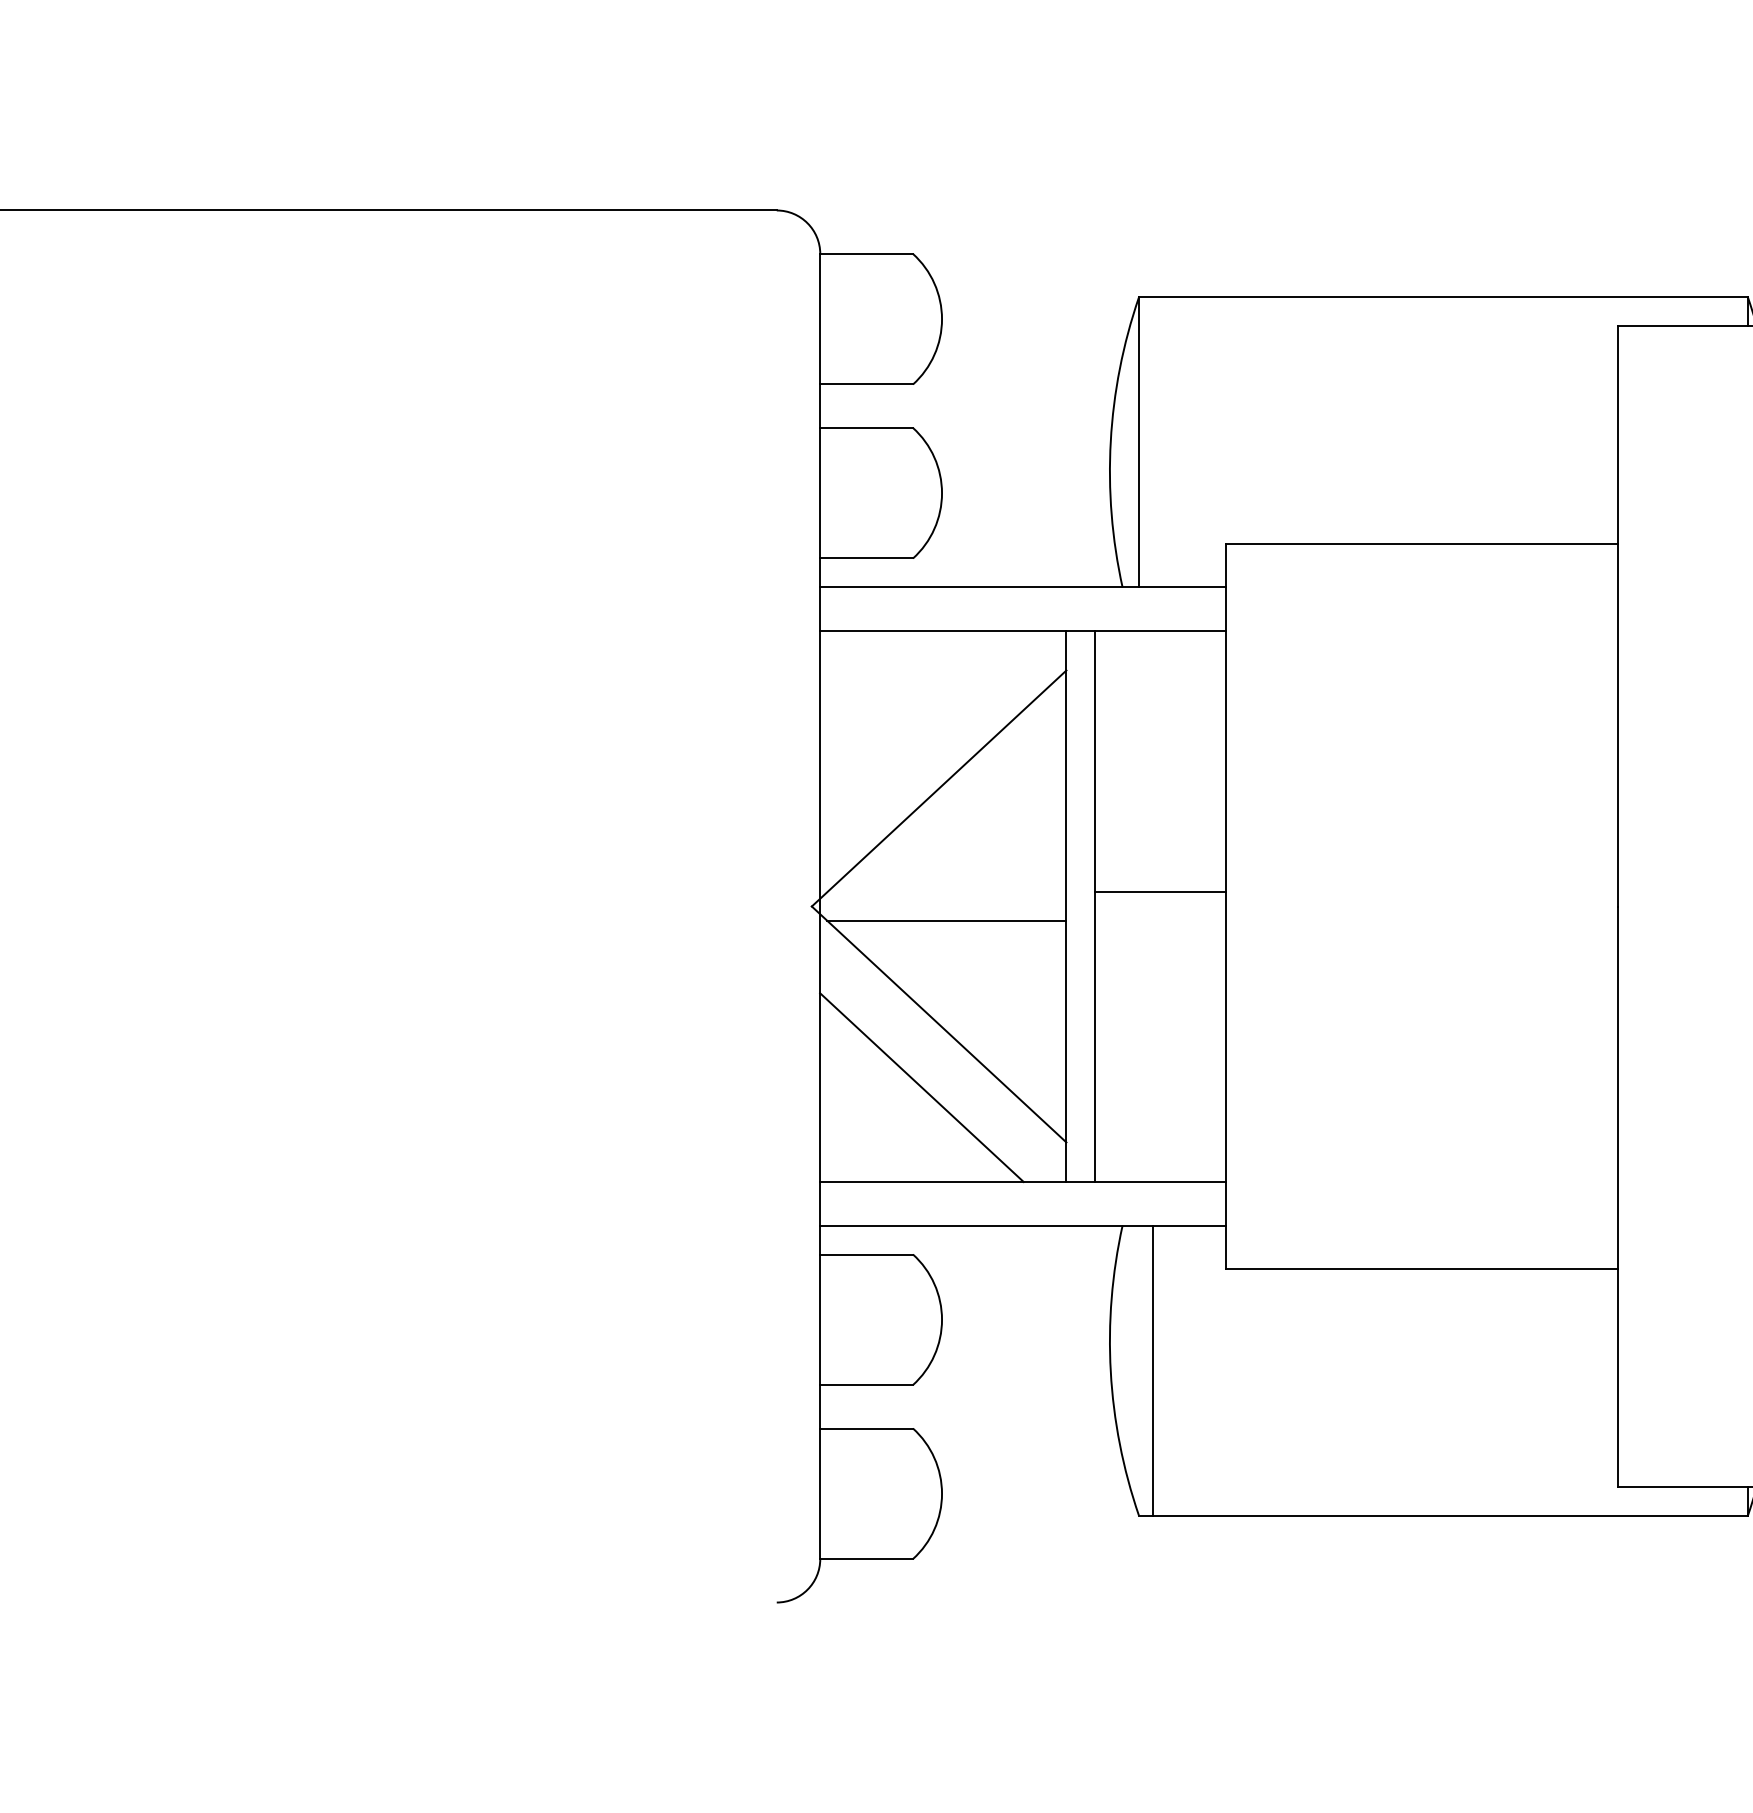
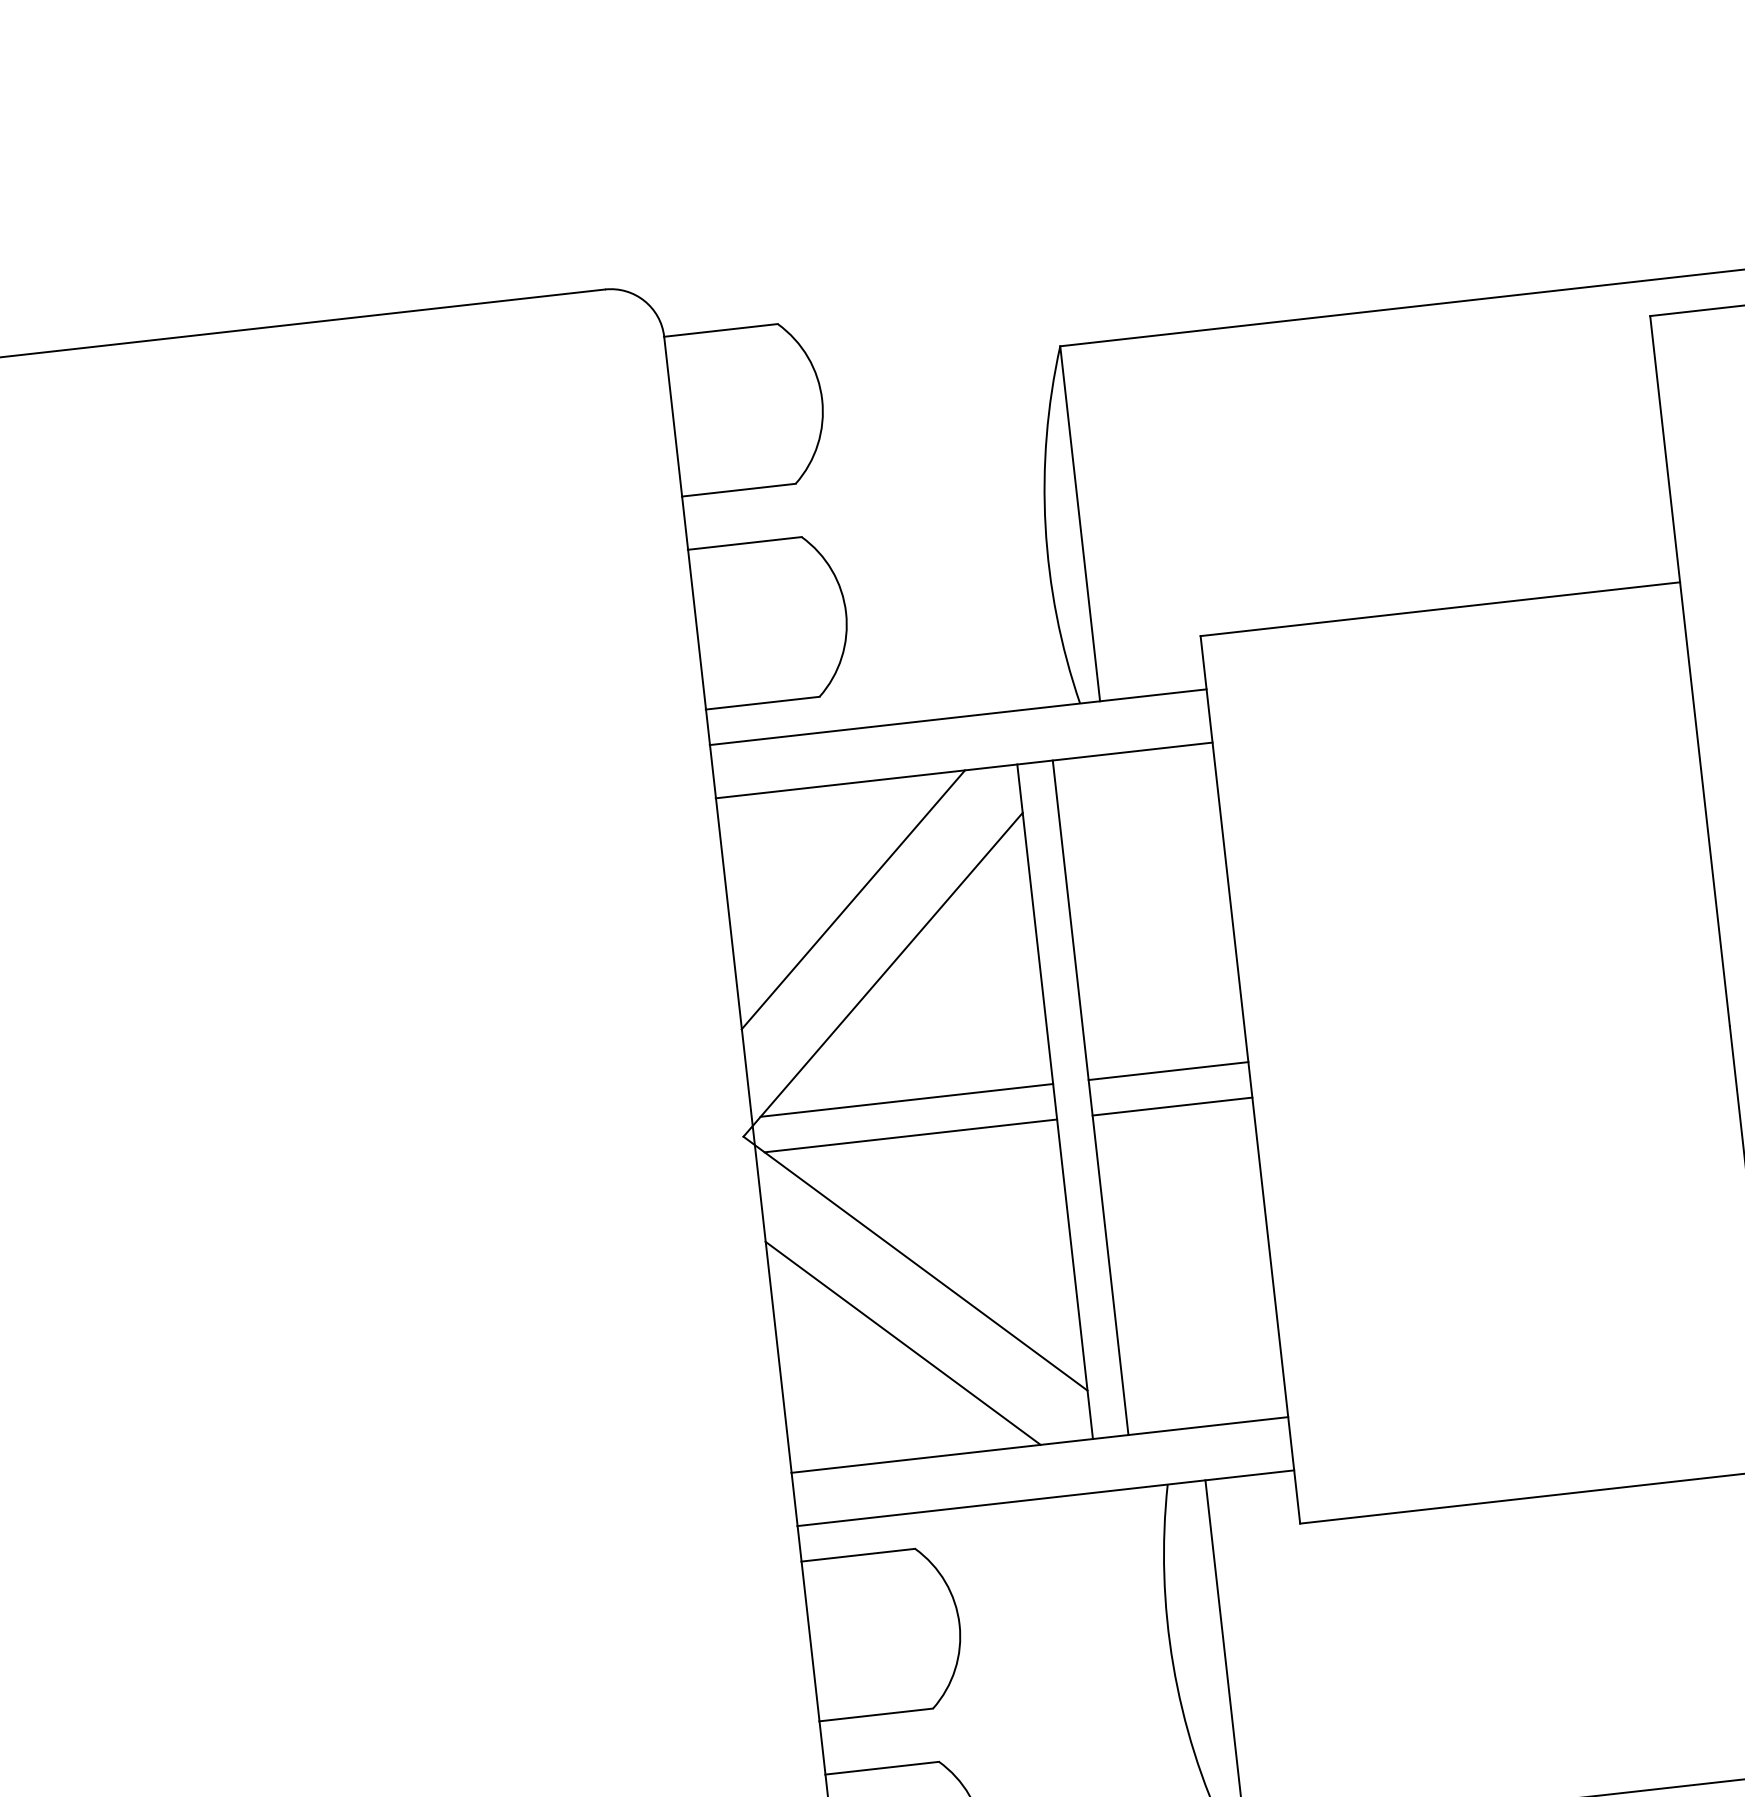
line: (921, 725) -> (852, 900), added
line: (946, 892) -> (906, 1101), added
line: (1160, 921) -> (1172, 1107), added

